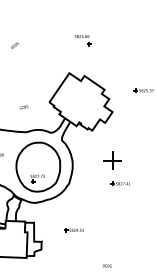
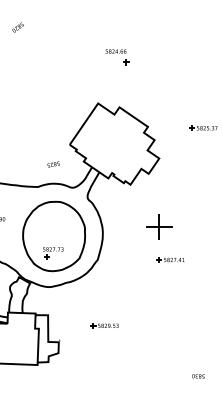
text: (14, 45) -> (17, 27), moved
text: (23, 107) -> (52, 164), moved
text: (107, 265) -> (198, 375), moved

